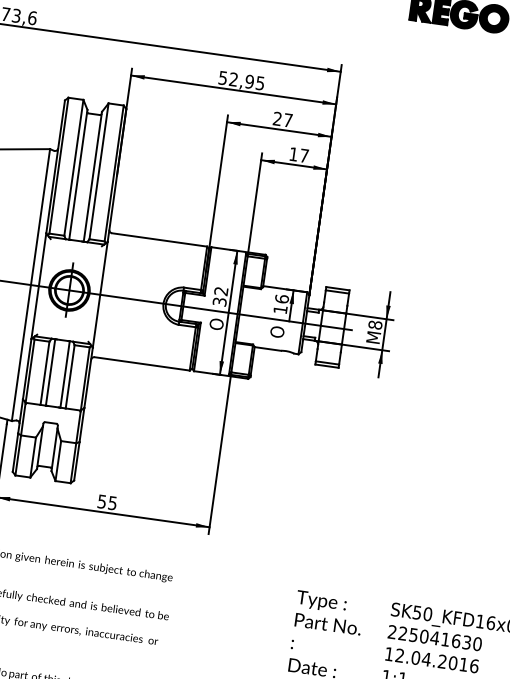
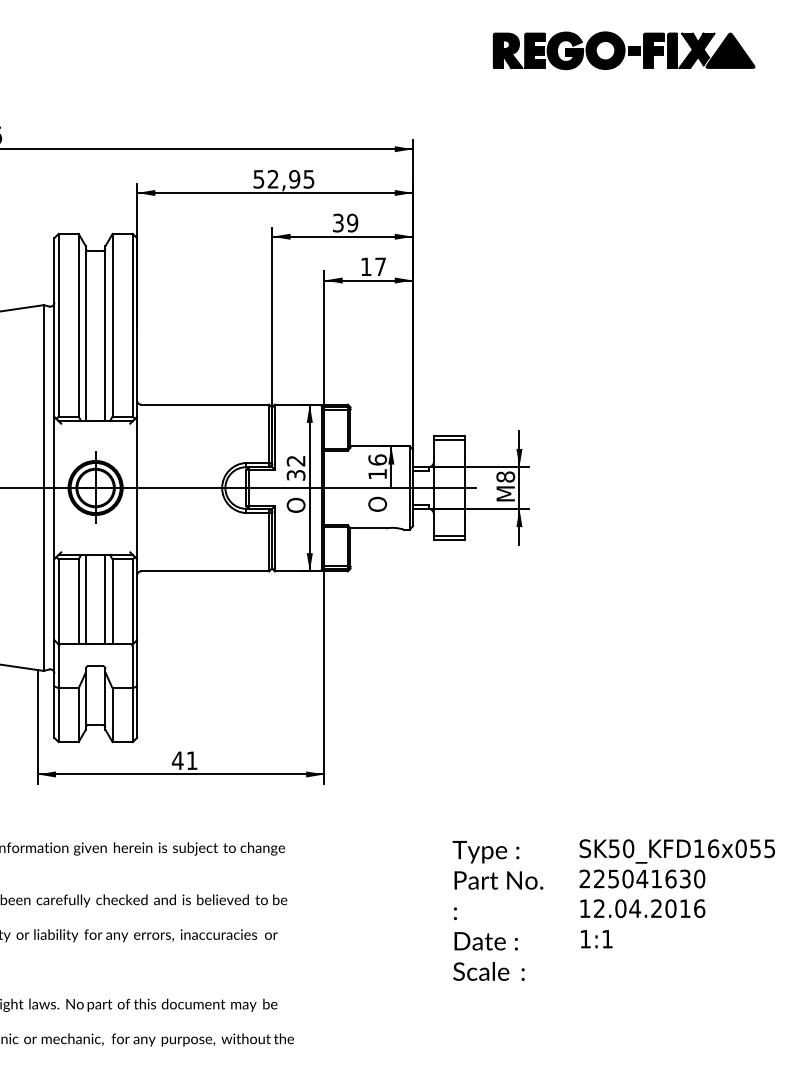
text: (282, 119) -> (345, 222), 27 -> 39
text: (107, 502) -> (184, 760), 55 -> 41

